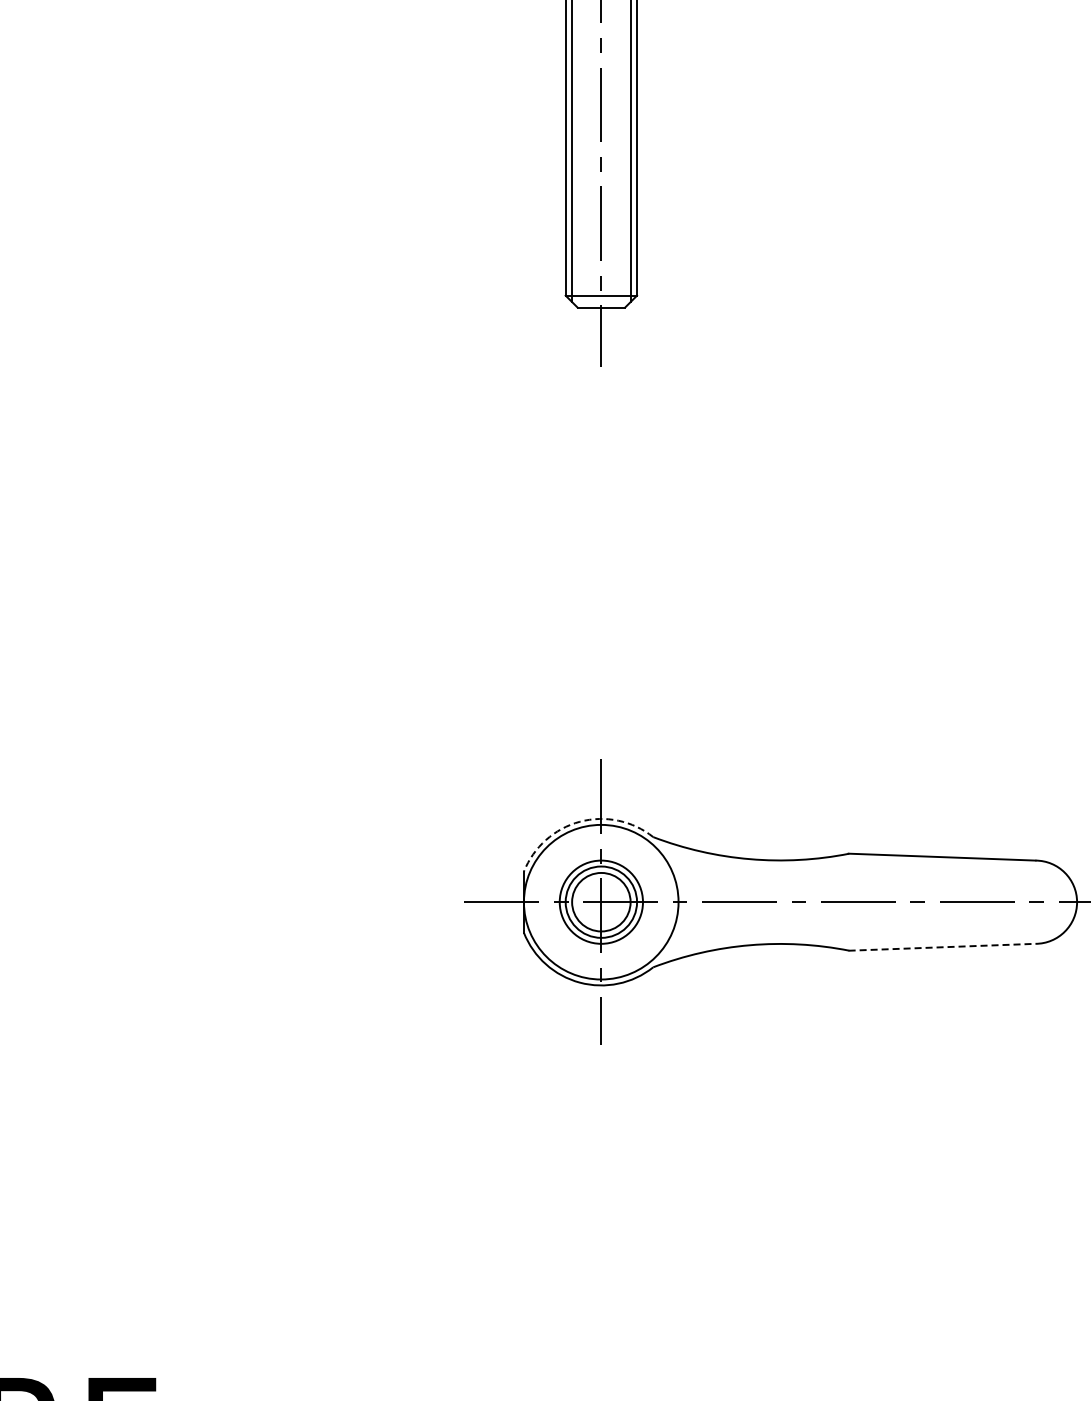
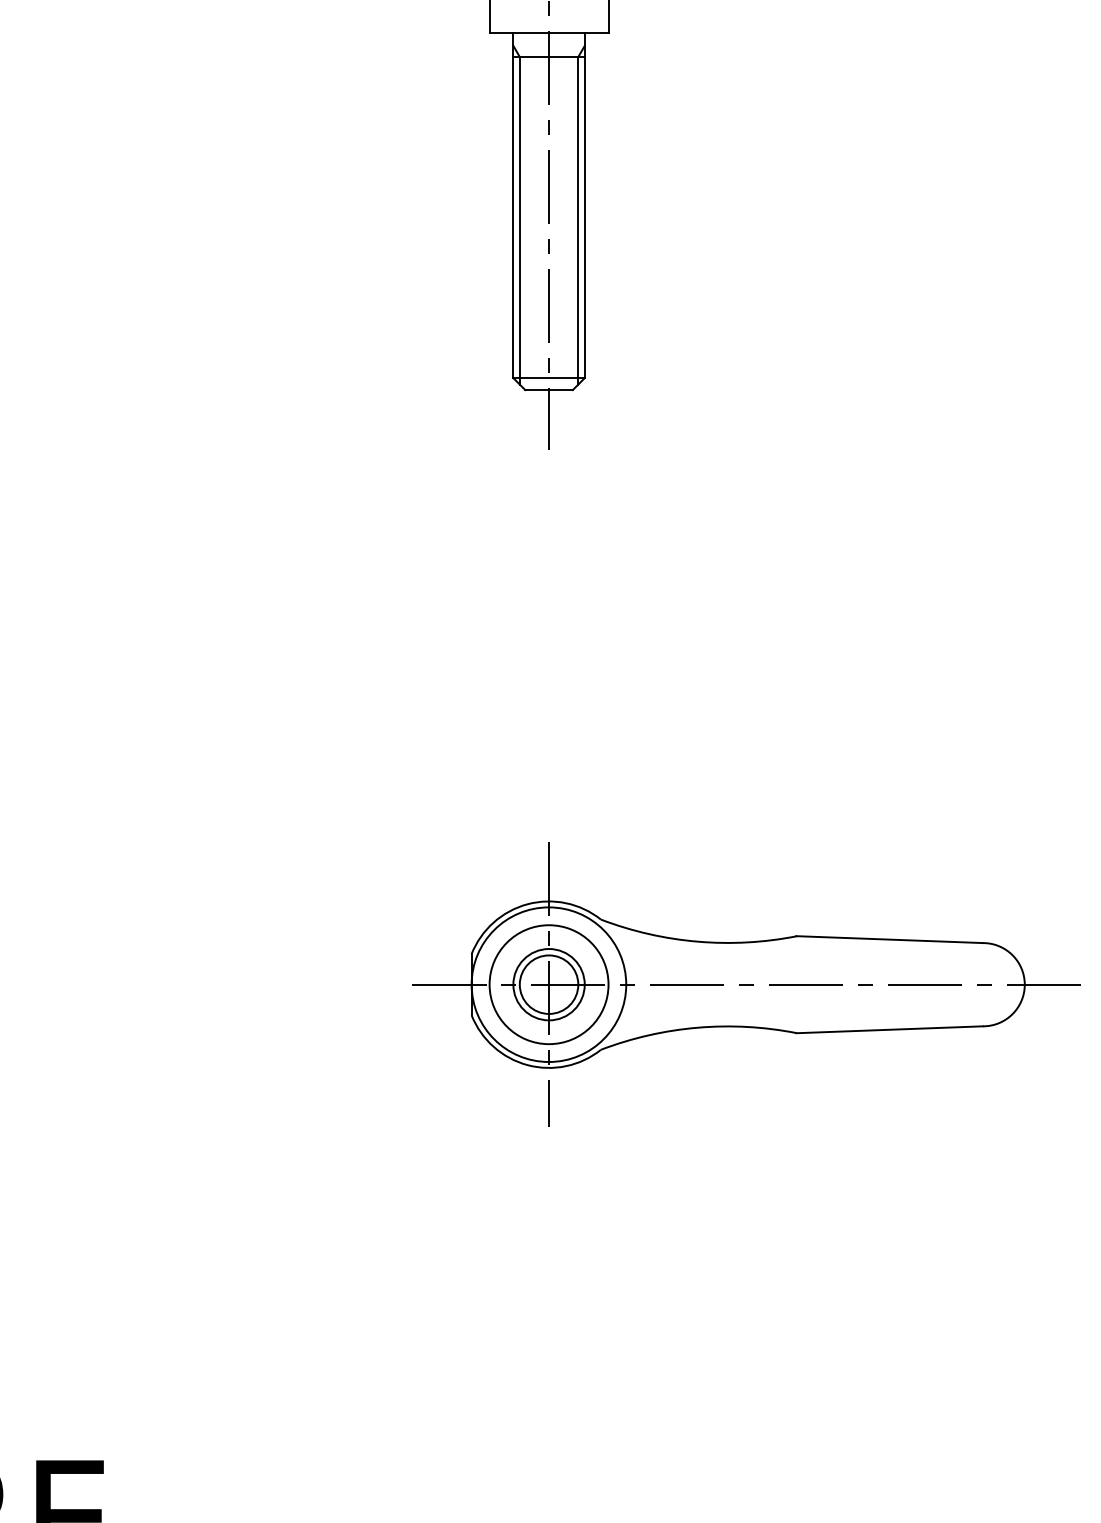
arc: (579, 822) -> (527, 904), dashed -> solid
circle: (600, 902) -> (548, 984), size x1.43
line: (942, 947) -> (890, 1029), dashed -> solid

